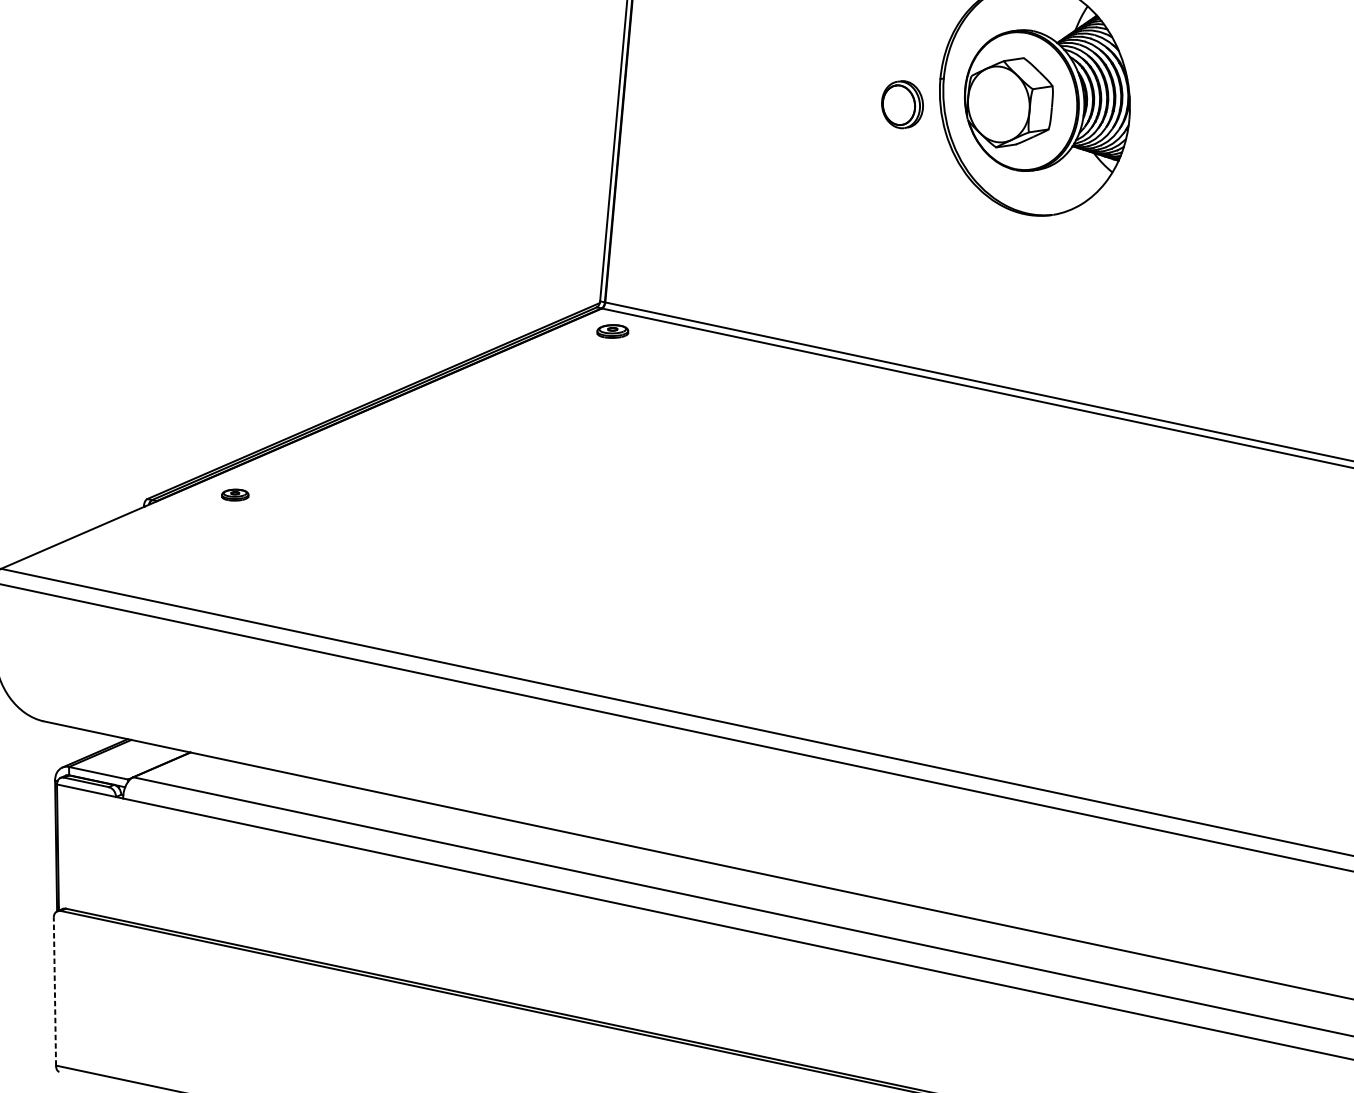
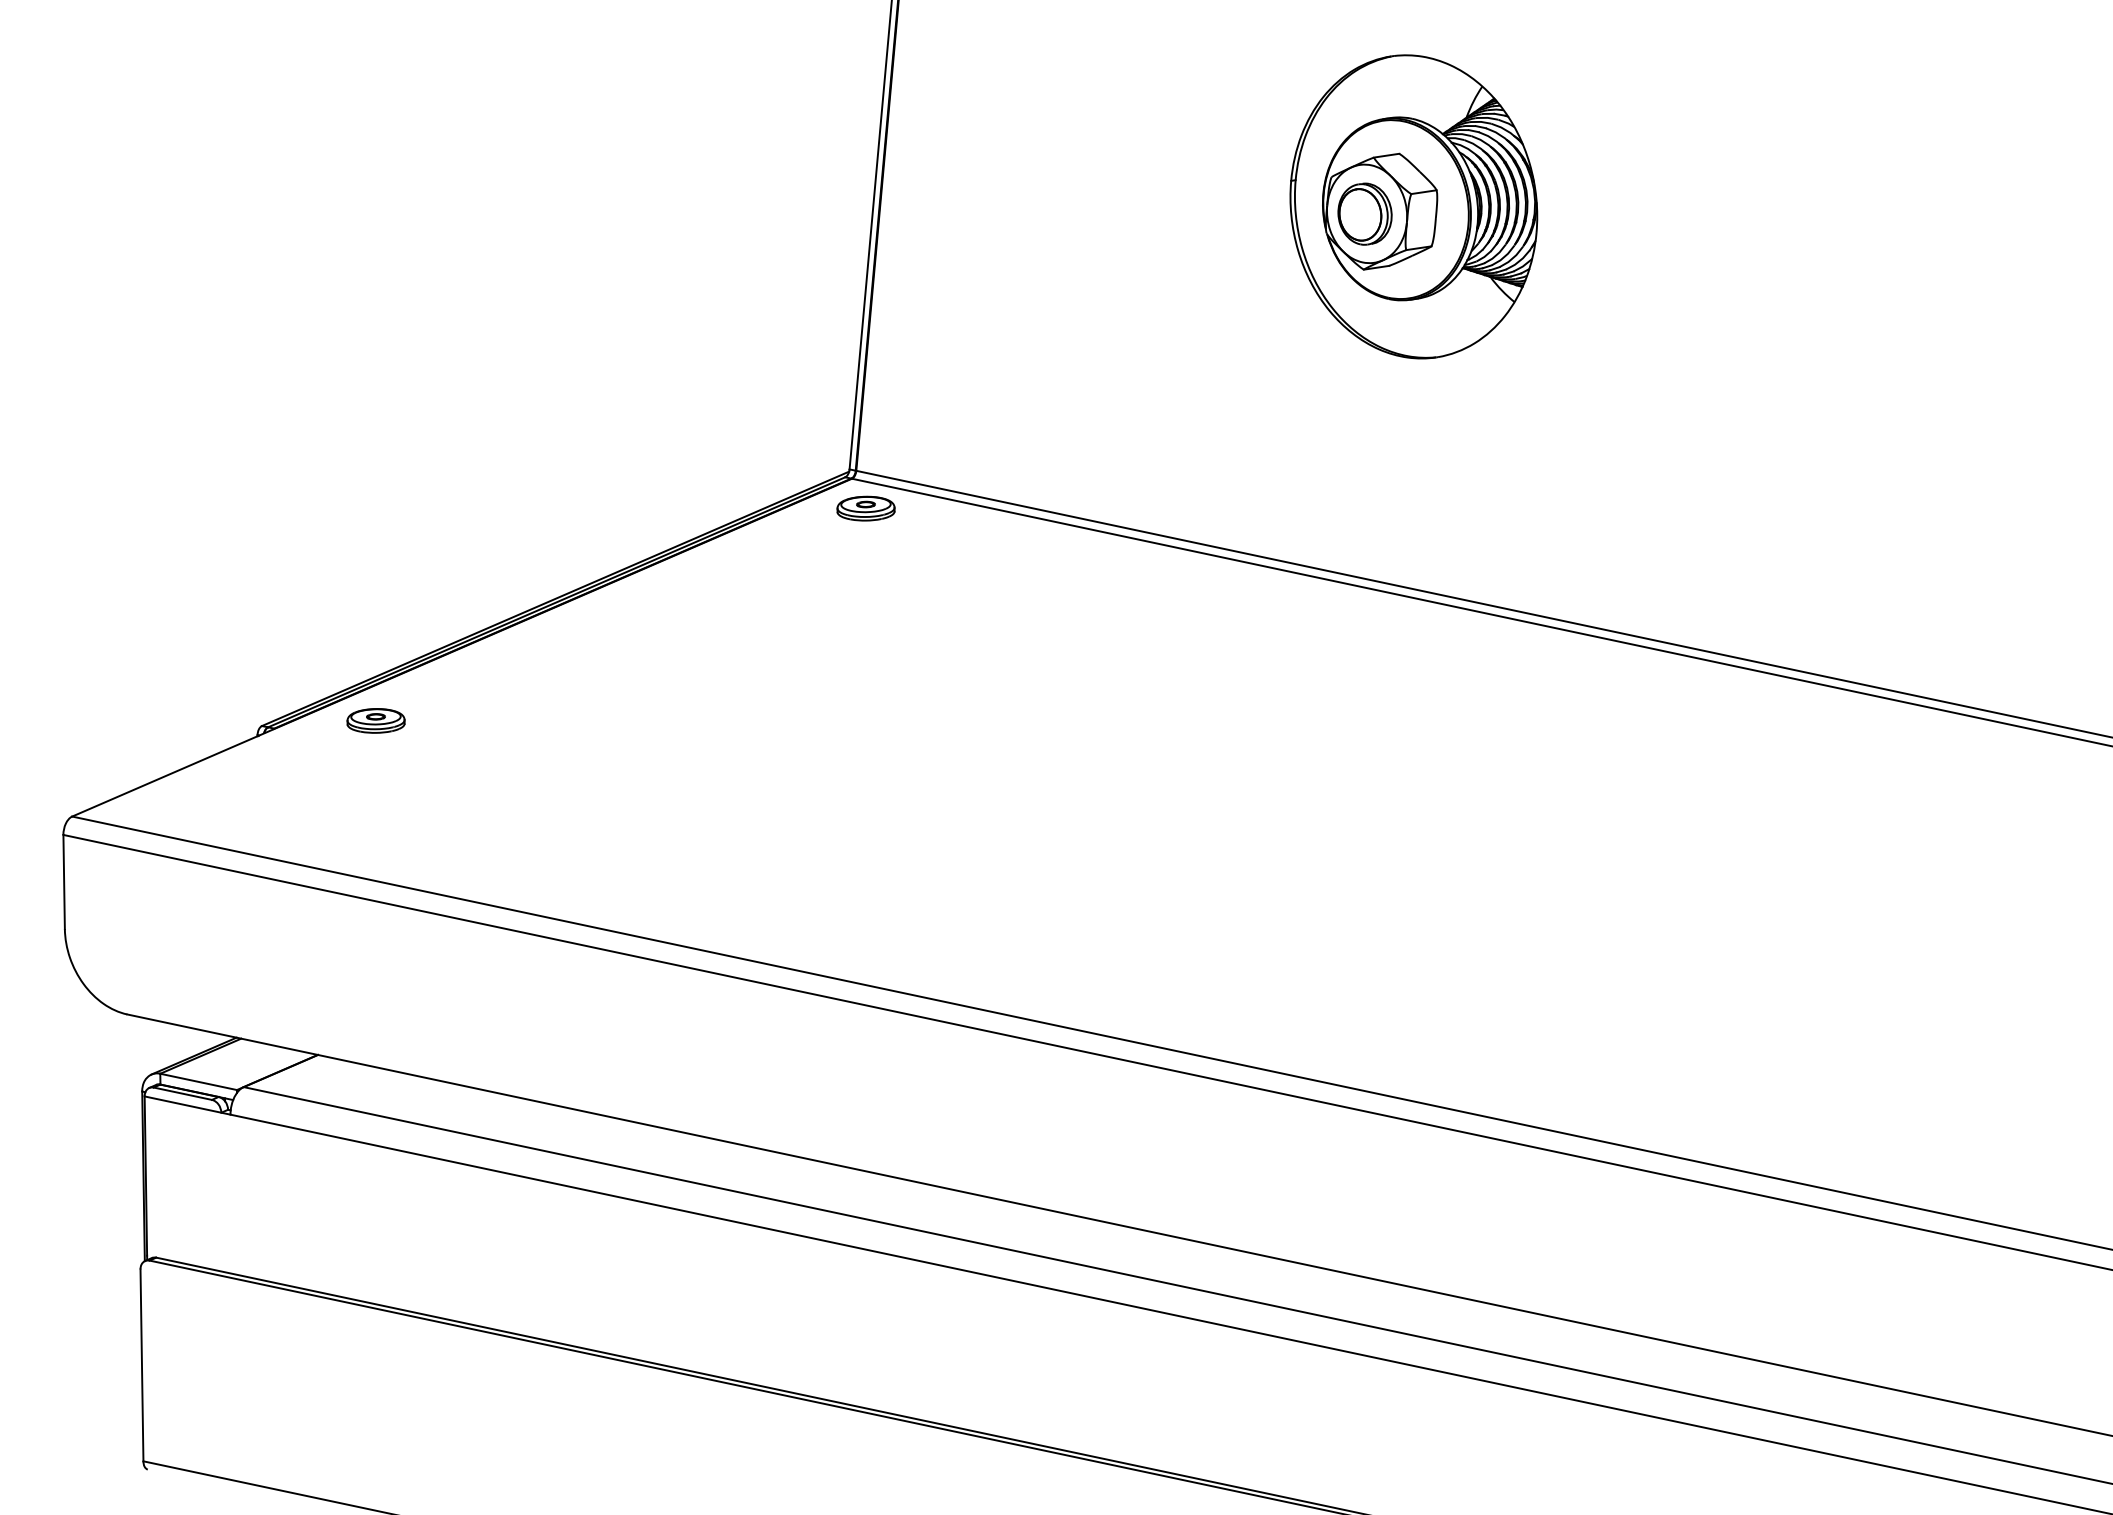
part: (902, 104) -> (1364, 213), moved
part: (612, 331) -> (865, 508), size x1.43
part: (234, 494) -> (375, 720), size x1.67
line: (54, 991) -> (141, 1365), dashed -> solid

